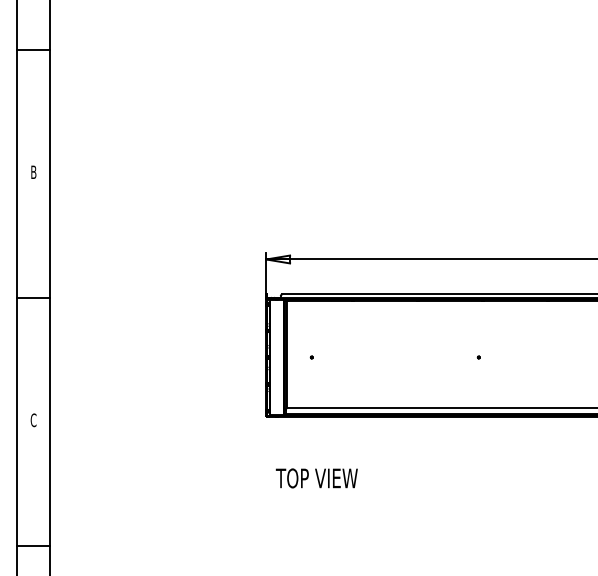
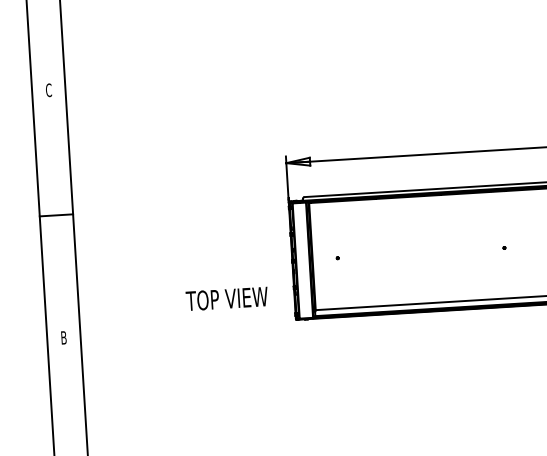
text: (33, 172) -> (48, 90), B -> C
text: (33, 420) -> (63, 338), C -> B
text: (316, 478) -> (226, 299), moved

